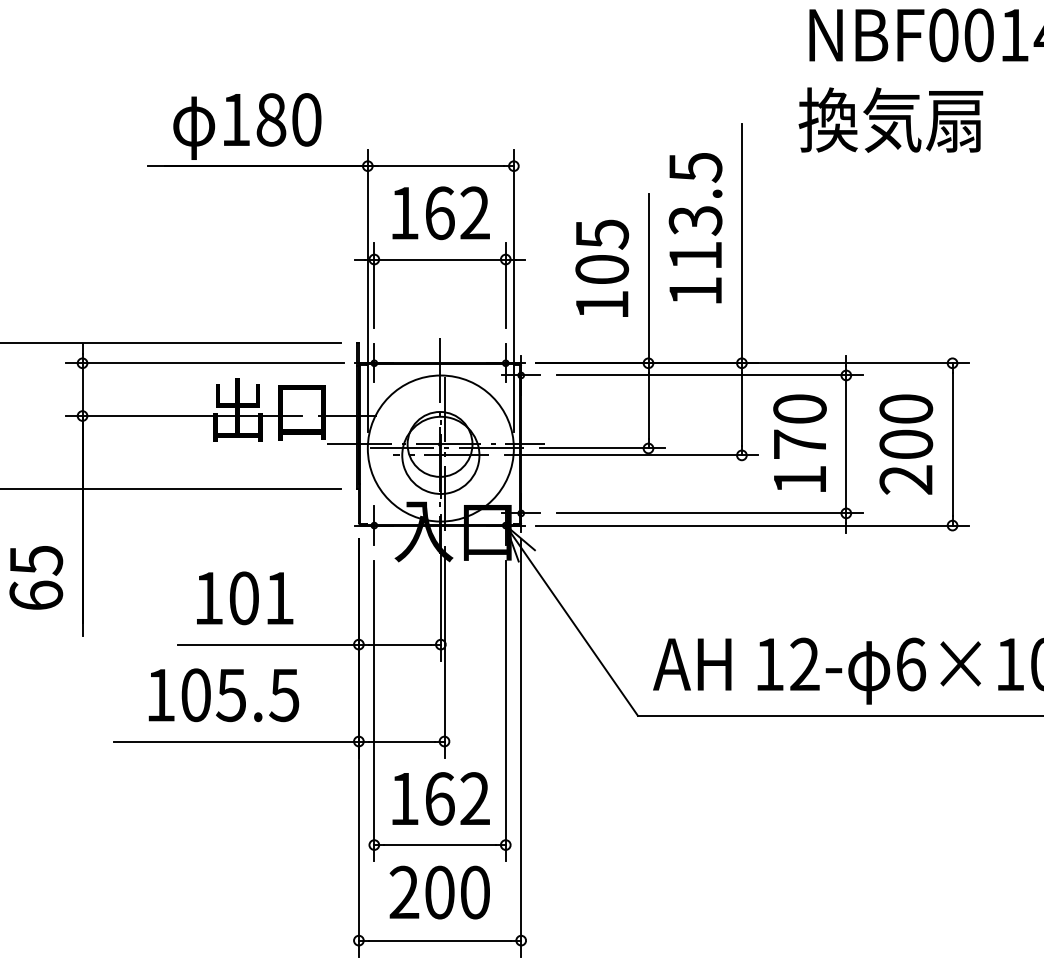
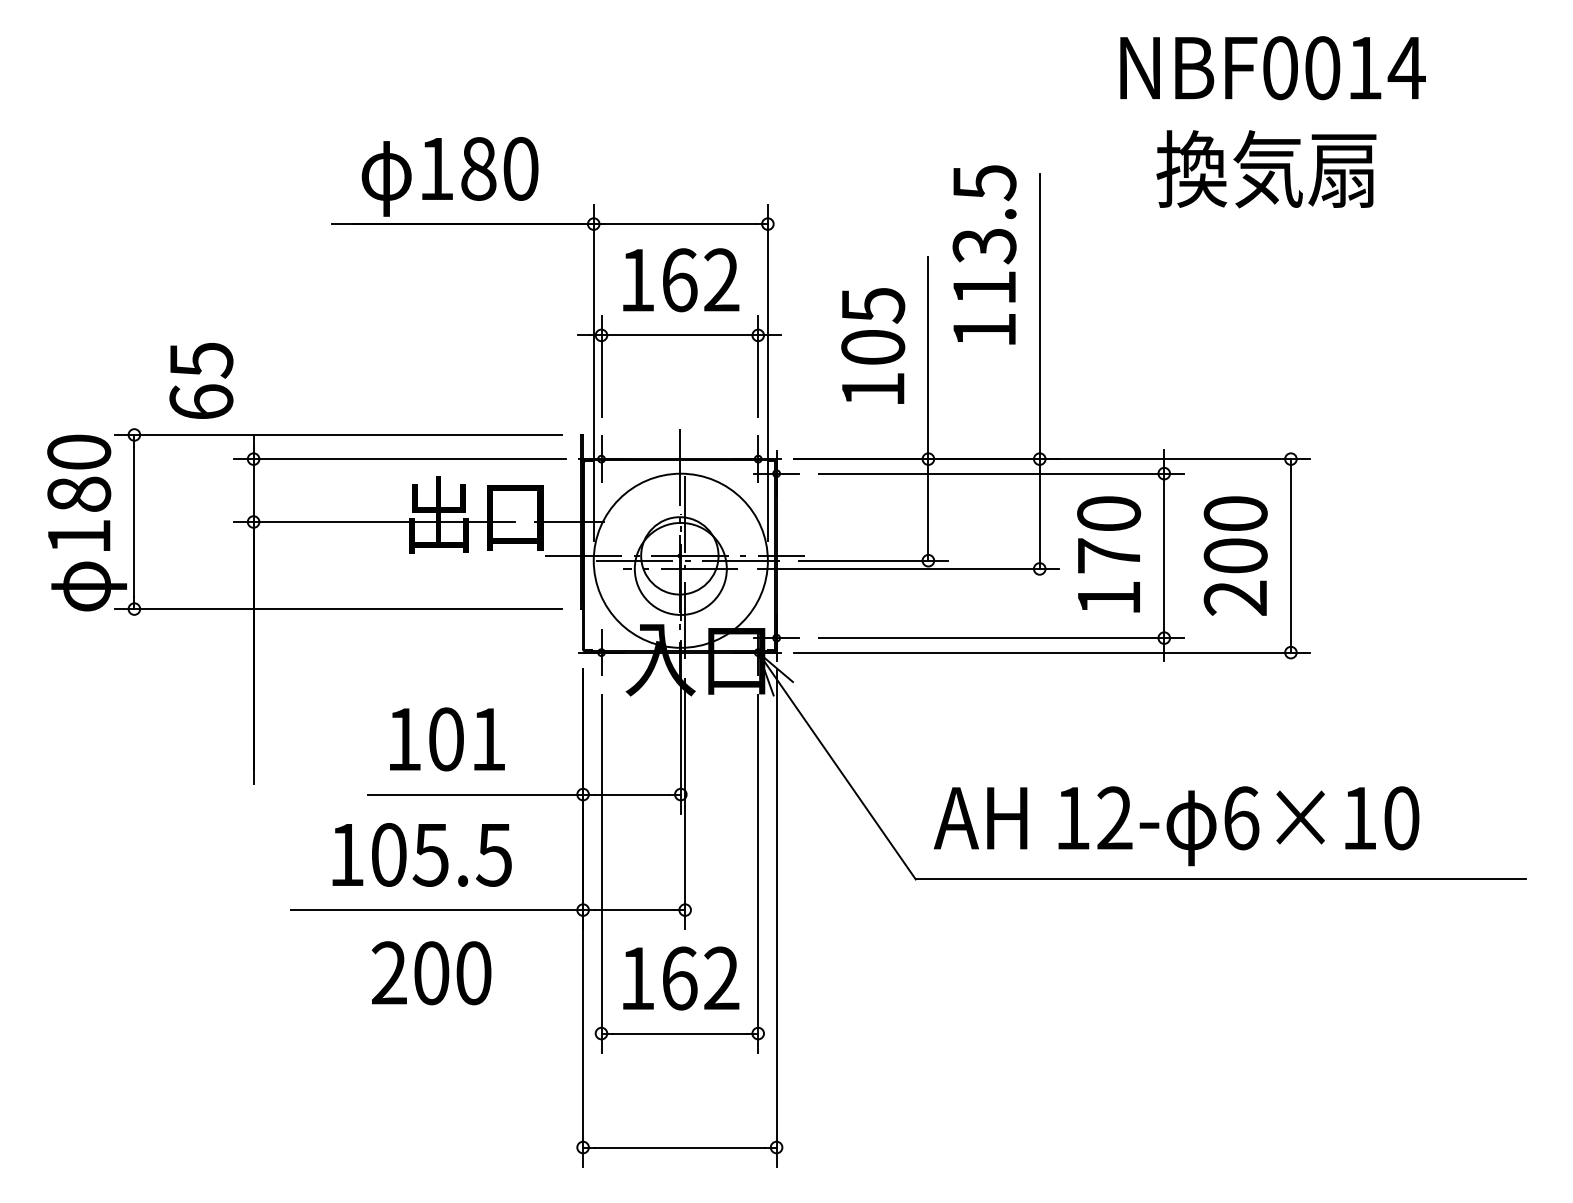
text: (890, 120) -> (1266, 169), moved
text: (695, 227) -> (984, 254), moved
text: (36, 577) -> (201, 380), moved
text: (439, 892) -> (431, 973), moved

